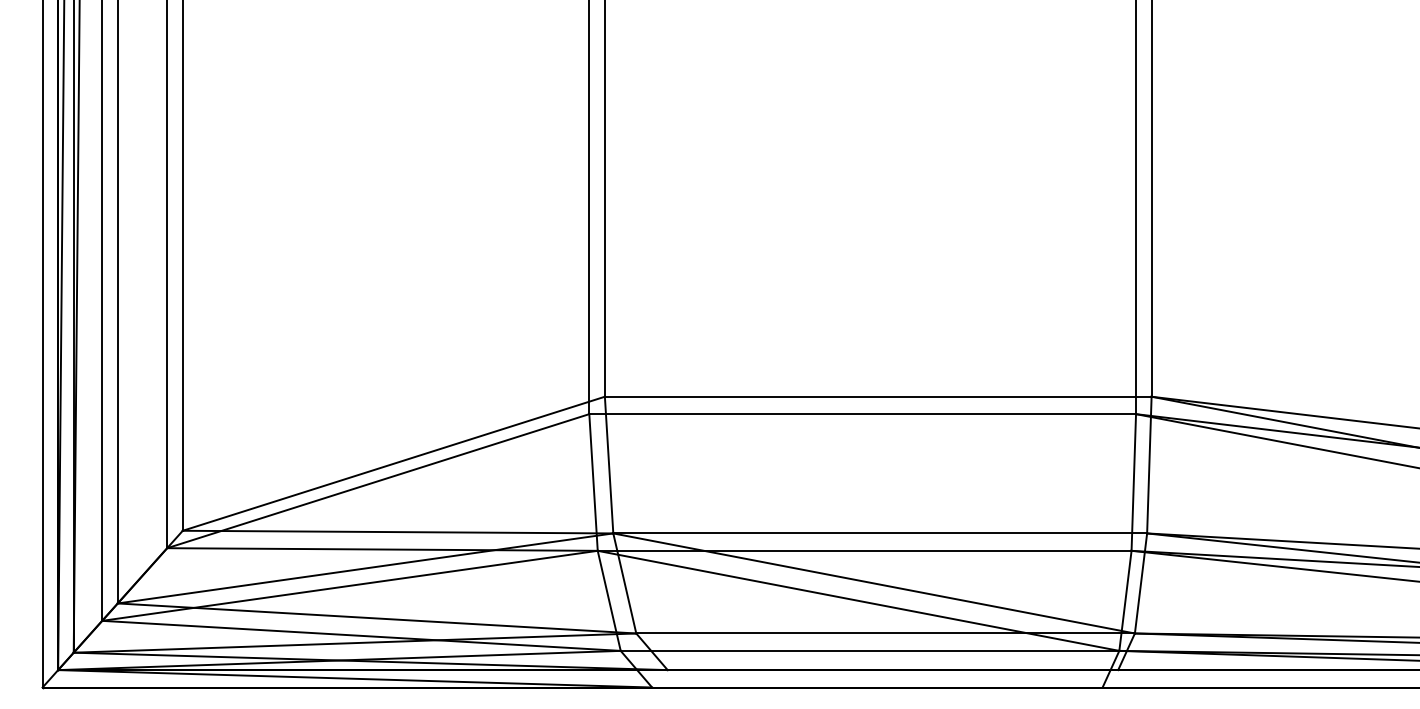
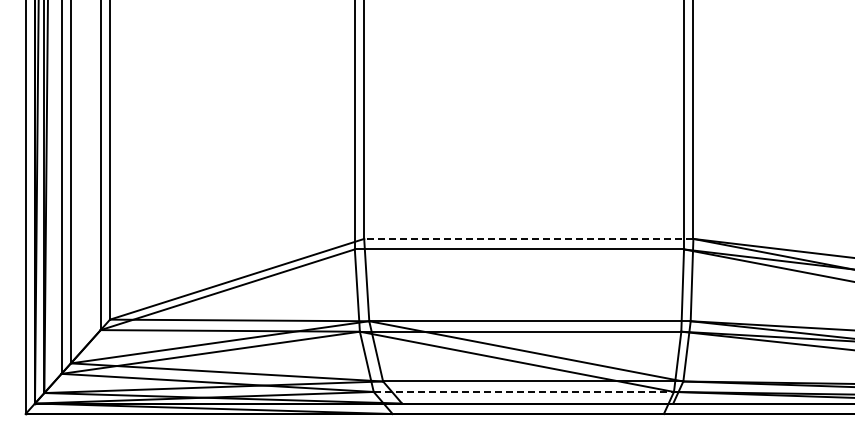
line: (877, 396) -> (528, 238), solid -> dashed
line: (871, 650) -> (524, 391), solid -> dashed

